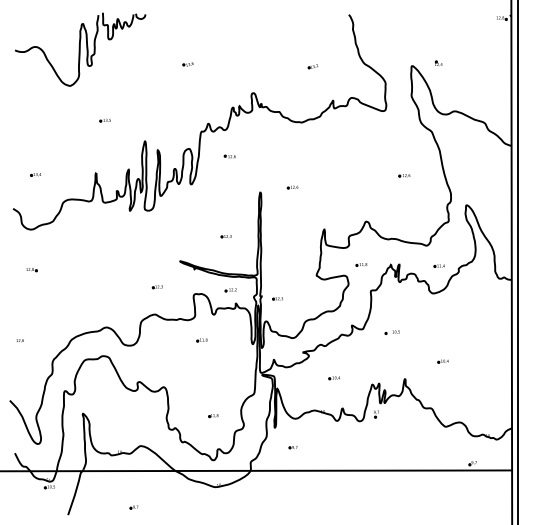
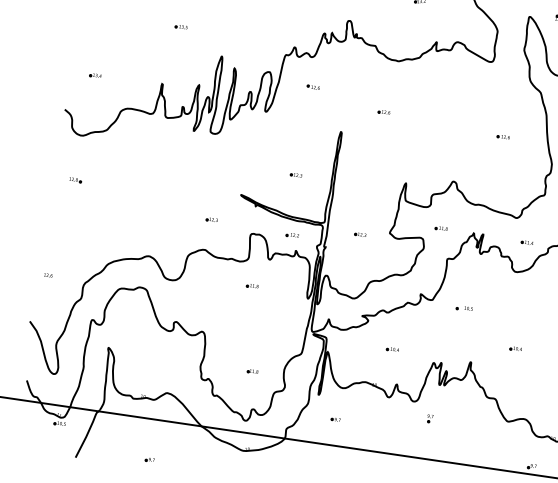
part: (292, 187) -> (383, 112), moved
part: (277, 298) -> (360, 234), moved
text: (19, 340) -> (47, 275), moved
part: (376, 414) -> (430, 418), moved

